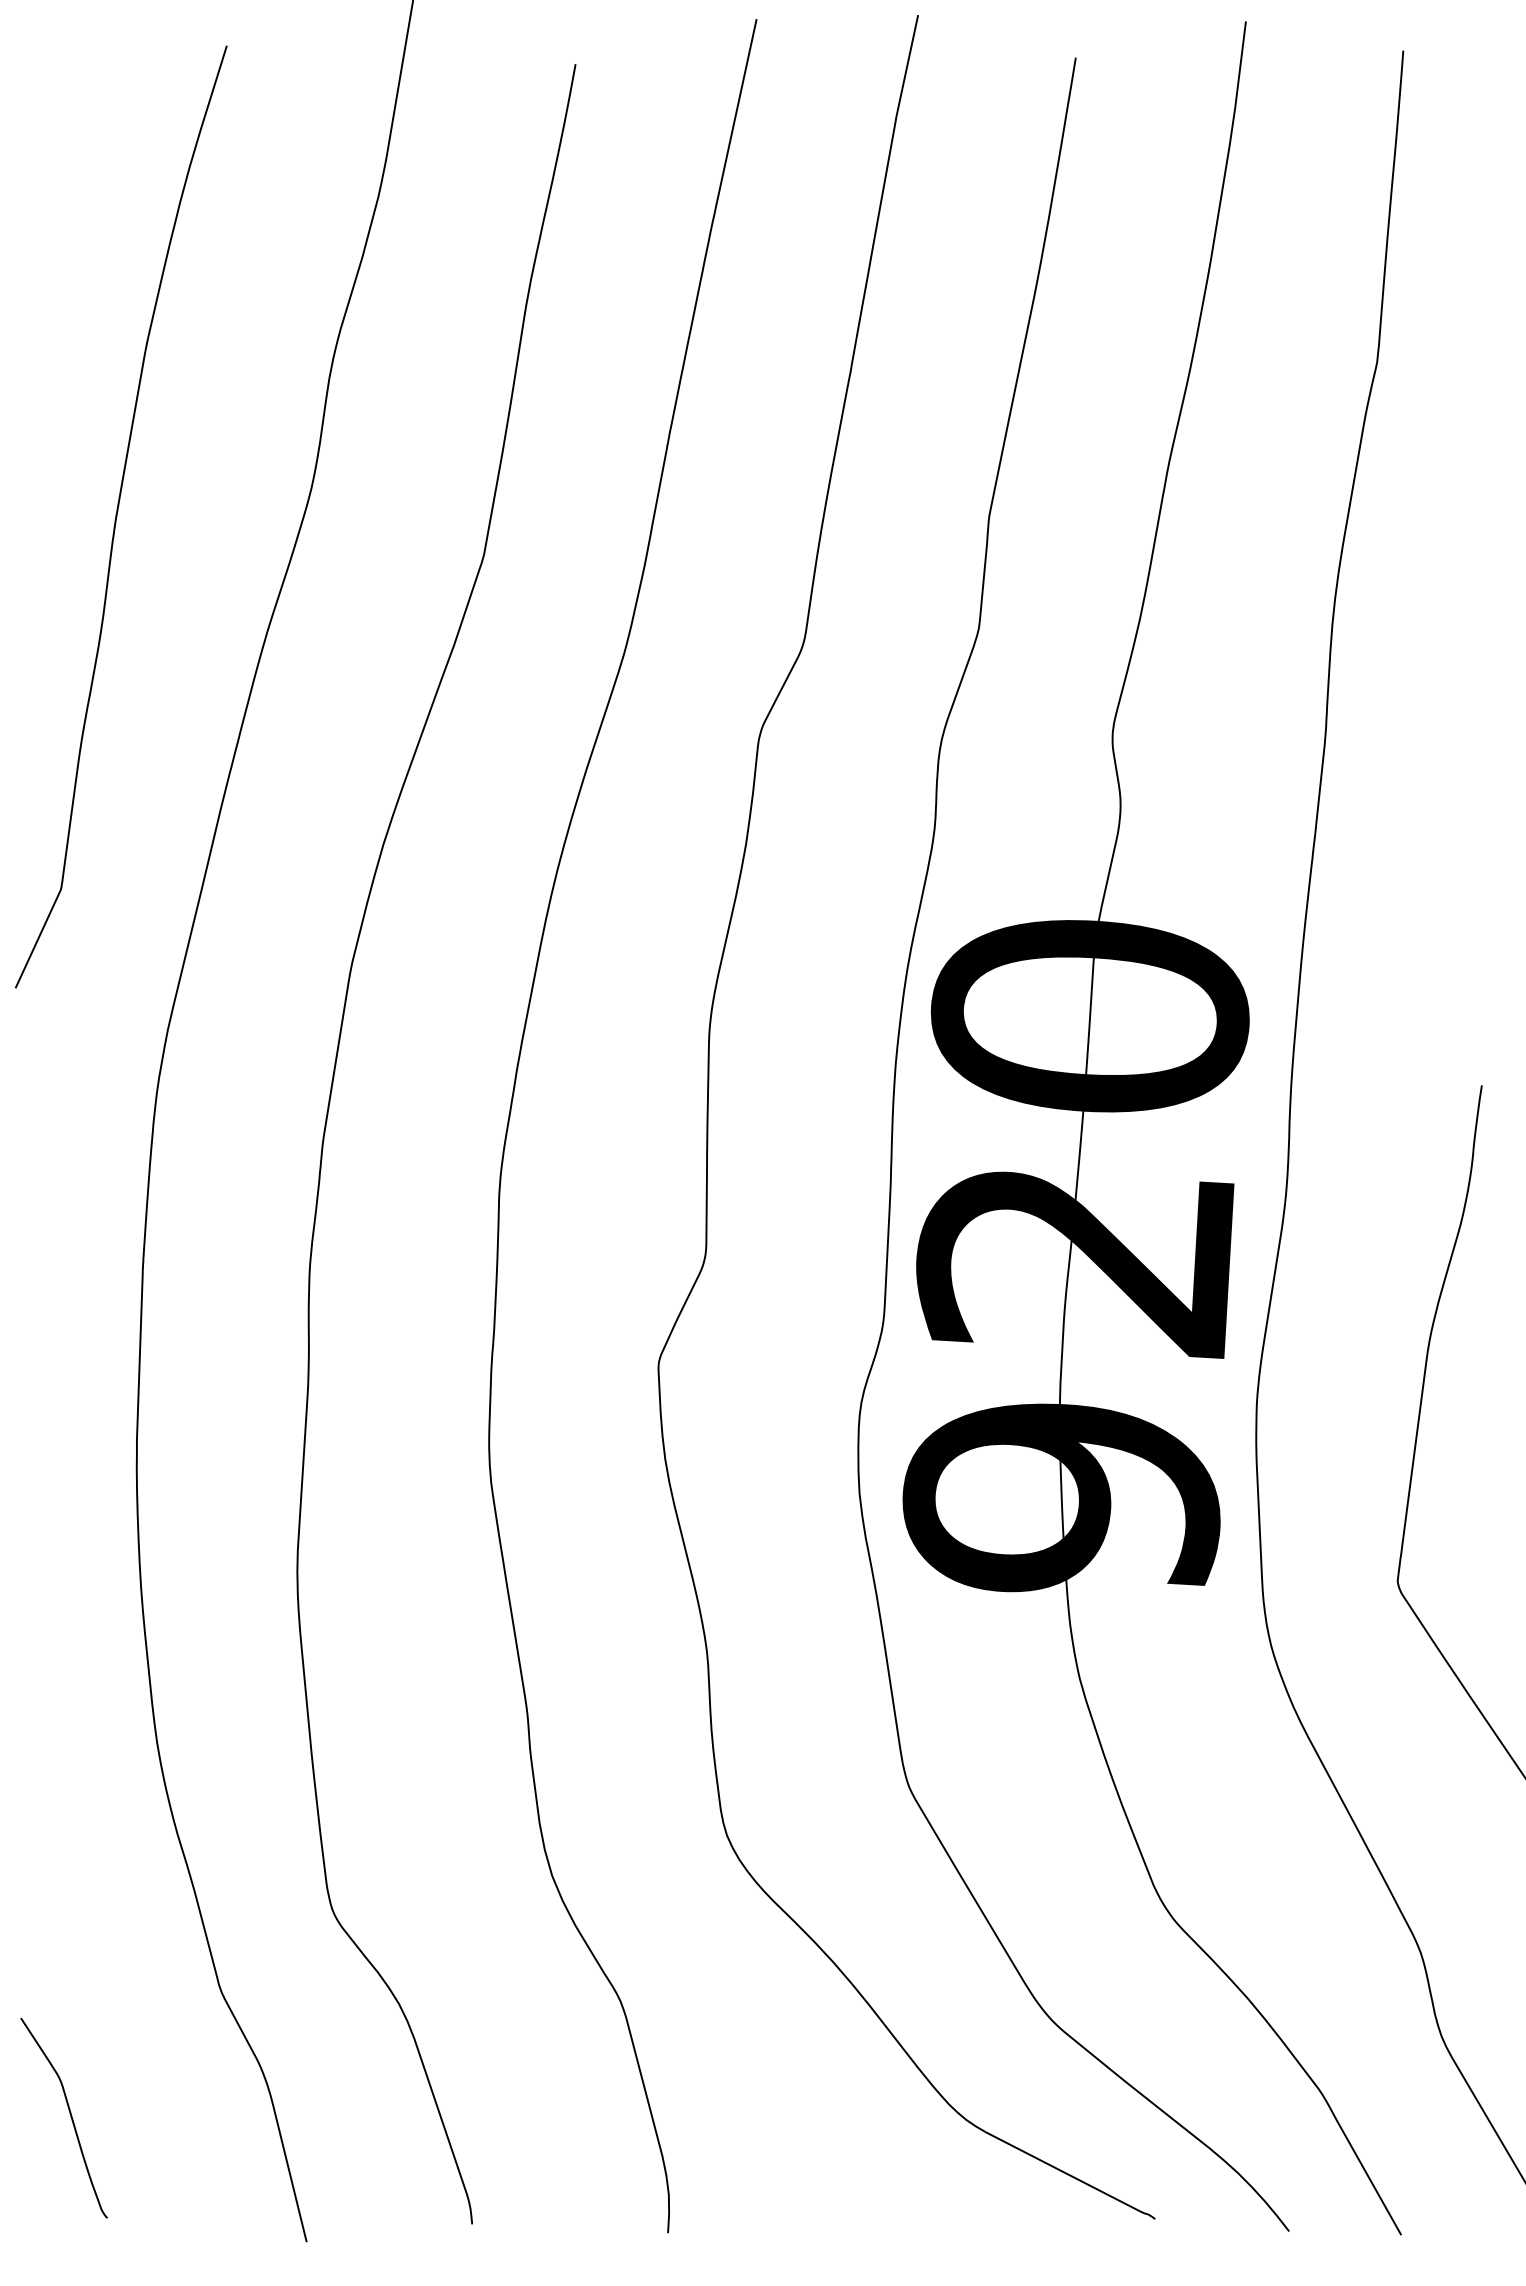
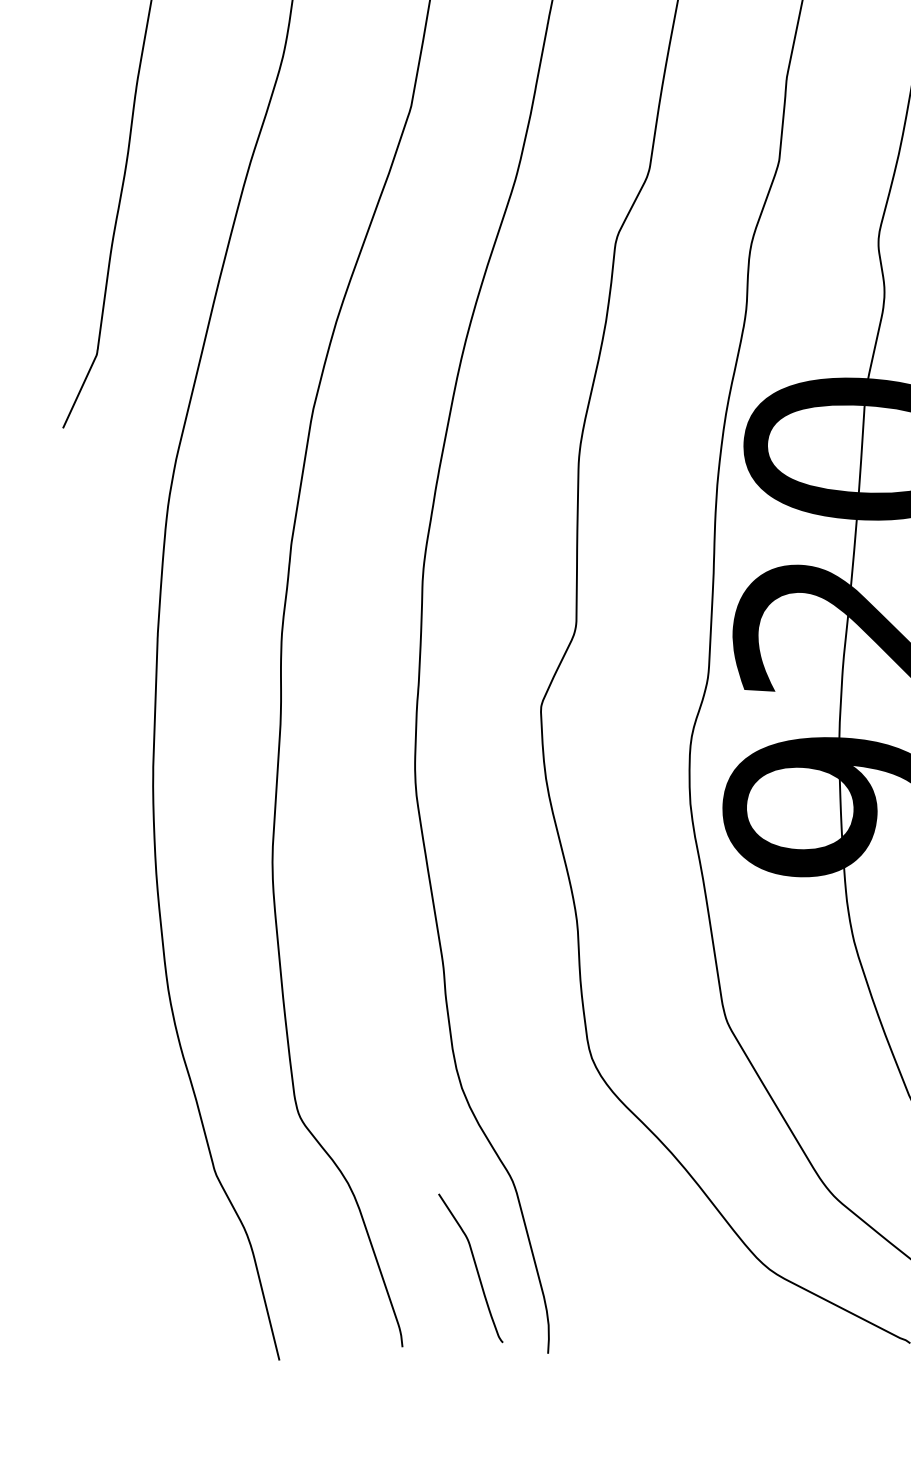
curve: (70, 2117) -> (475, 1267), moved

